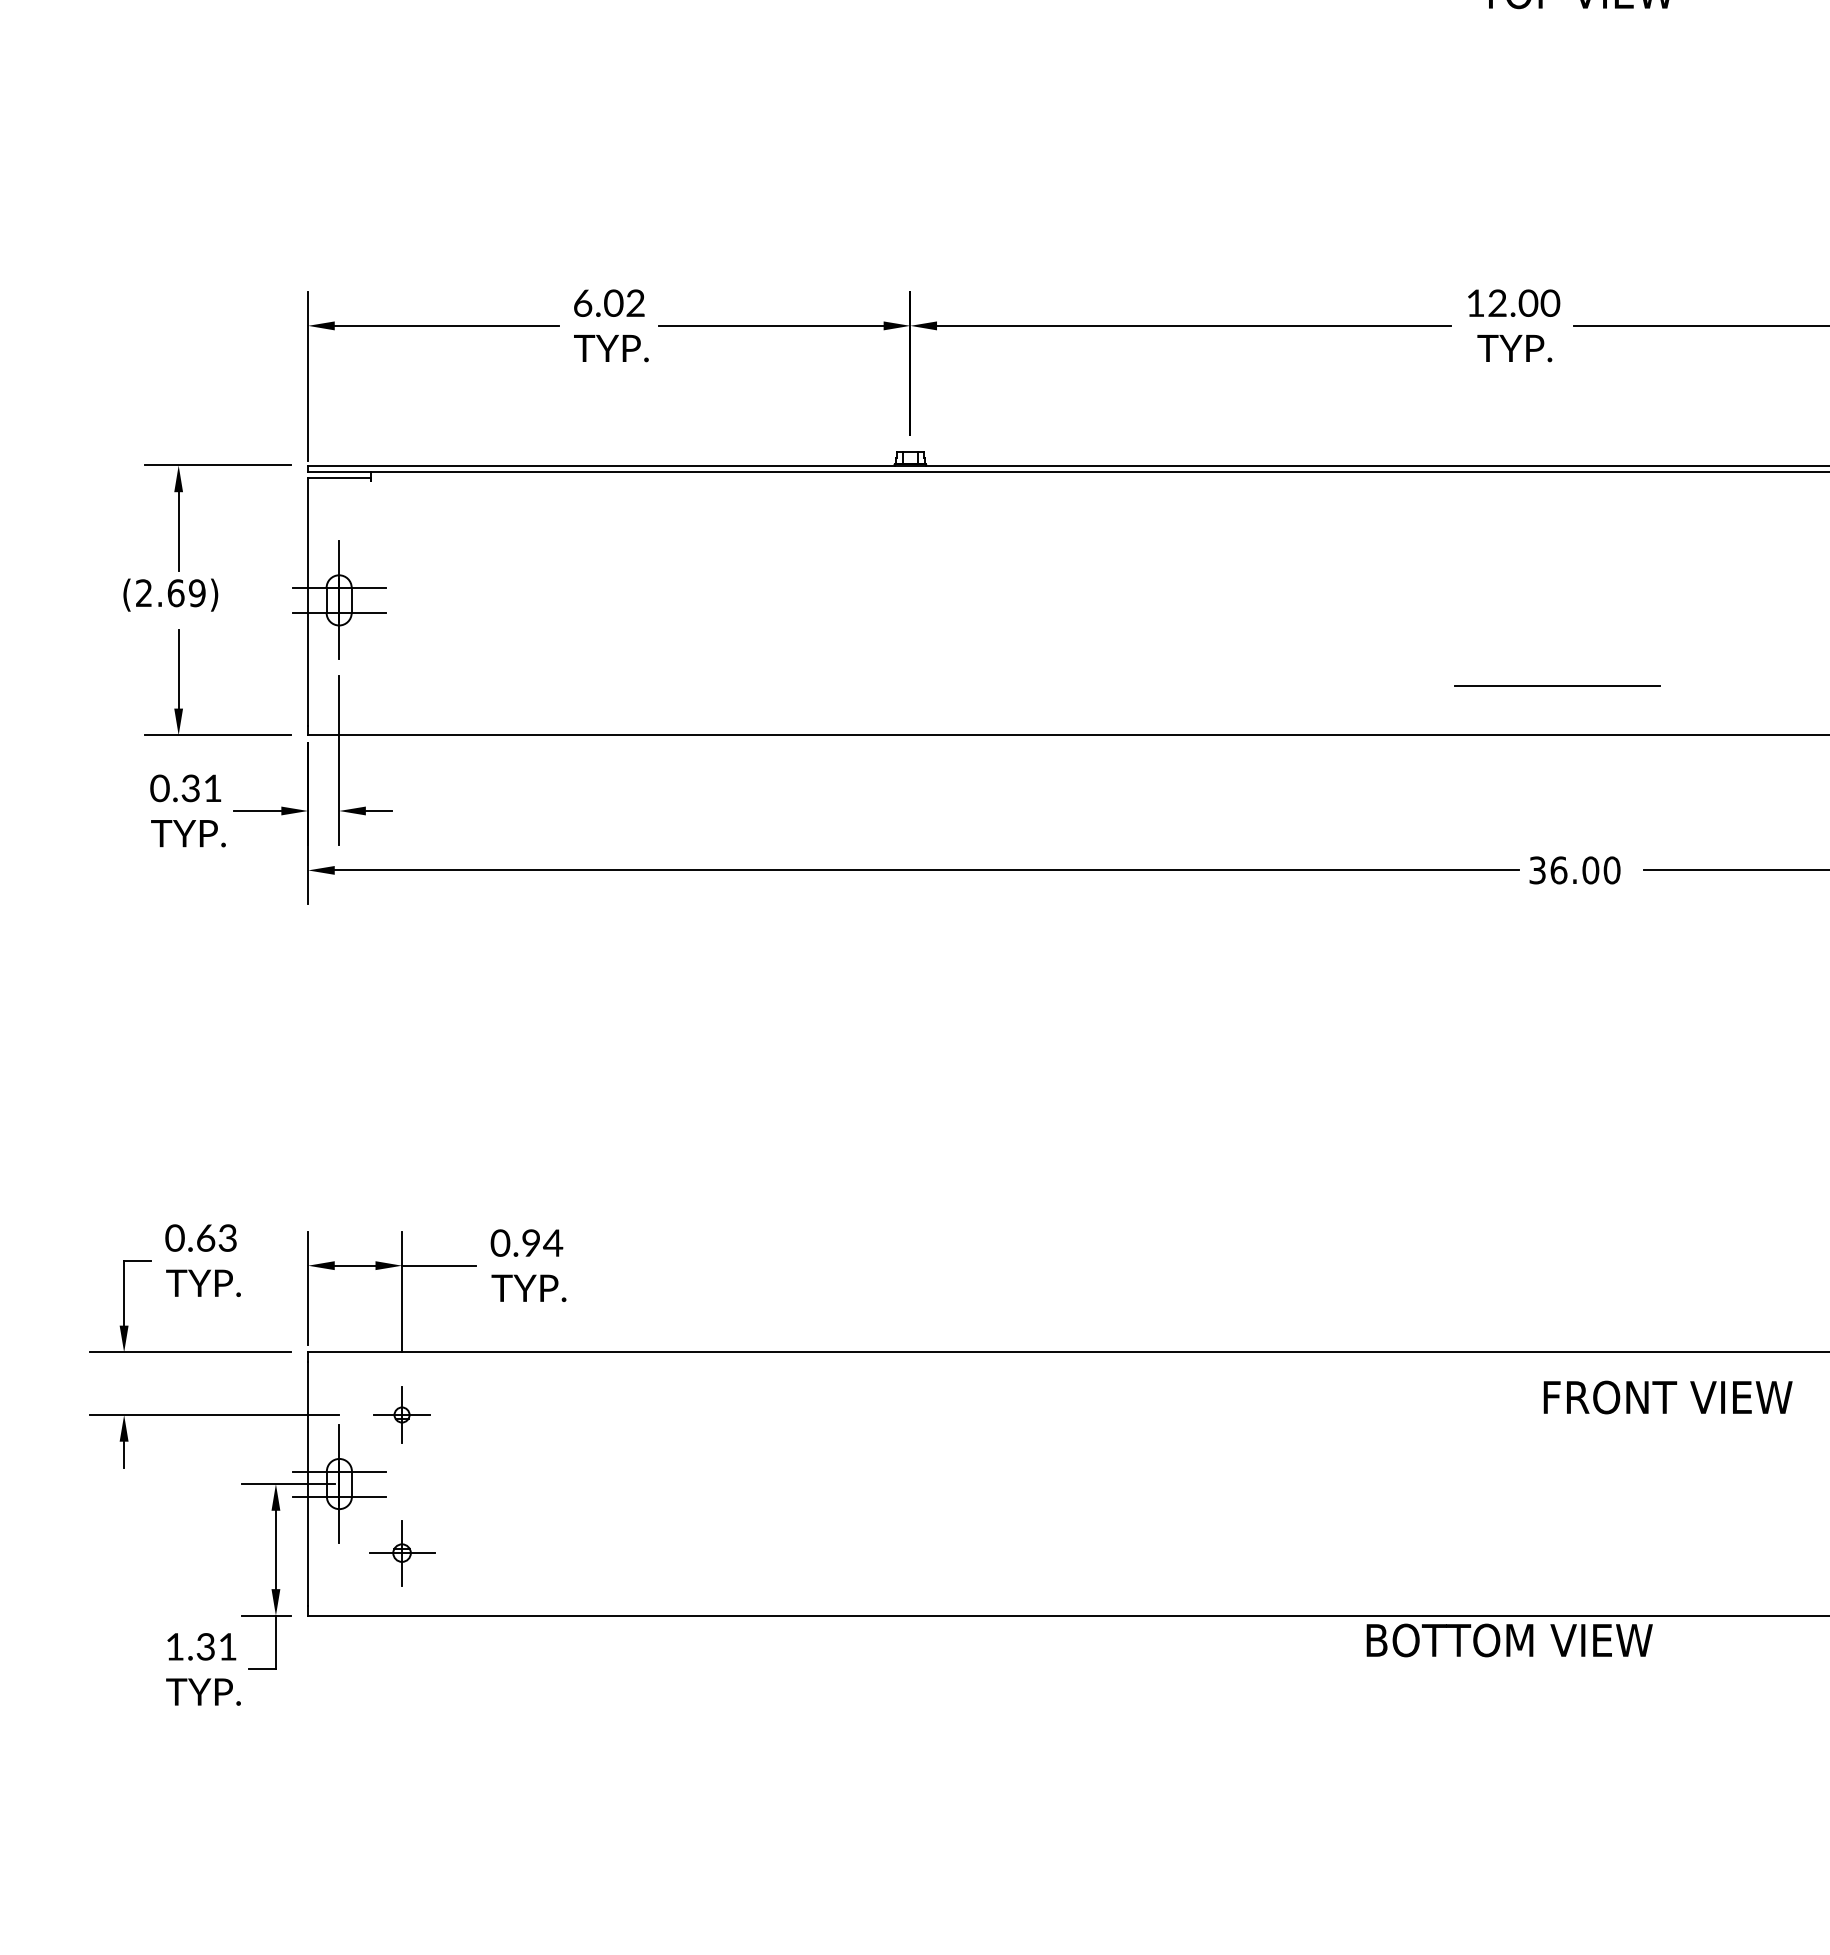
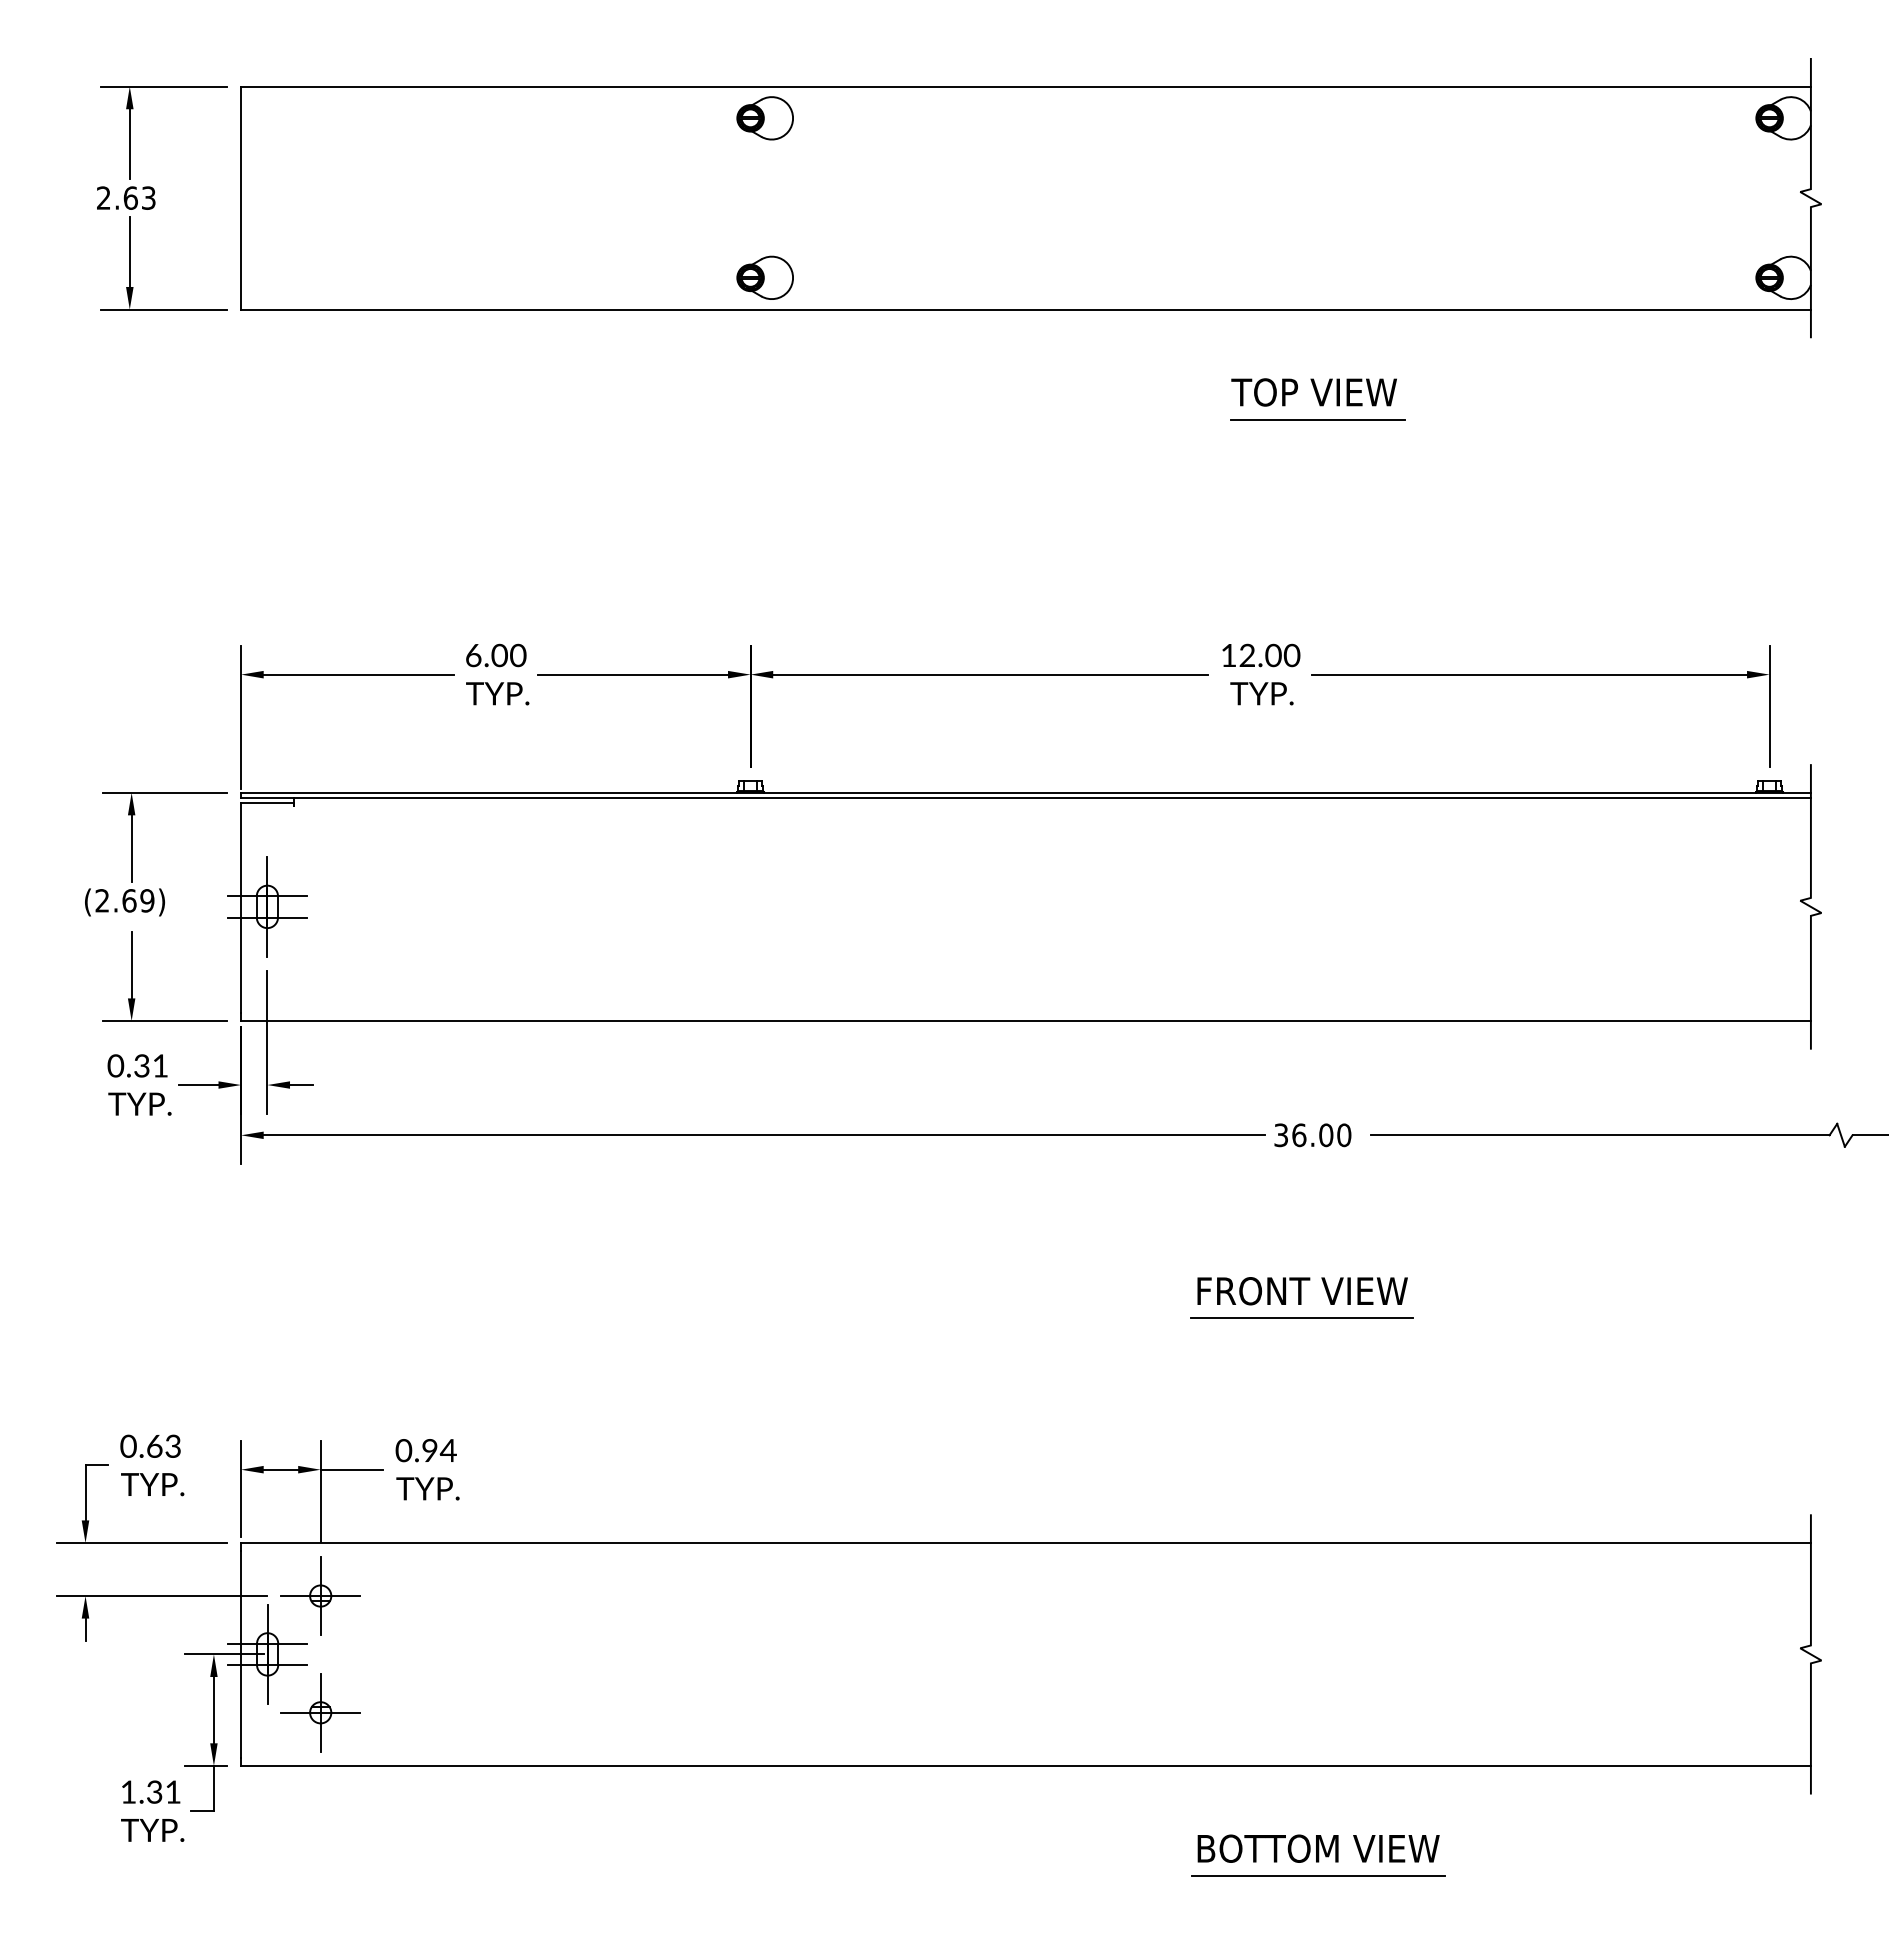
text: (635, 303) -> (518, 655), 6.02 -> 6.00
line: (1556, 686) -> (1317, 419), moved
line: (1561, 1086) -> (1301, 1318), added
text: (1667, 1397) -> (1302, 1291), moved
part: (401, 1414) -> (320, 1595), size x1.67
part: (401, 1552) -> (320, 1712), size x1.43
text: (1509, 1640) -> (1318, 1848), moved
line: (1581, 1745) -> (1318, 1875), added

